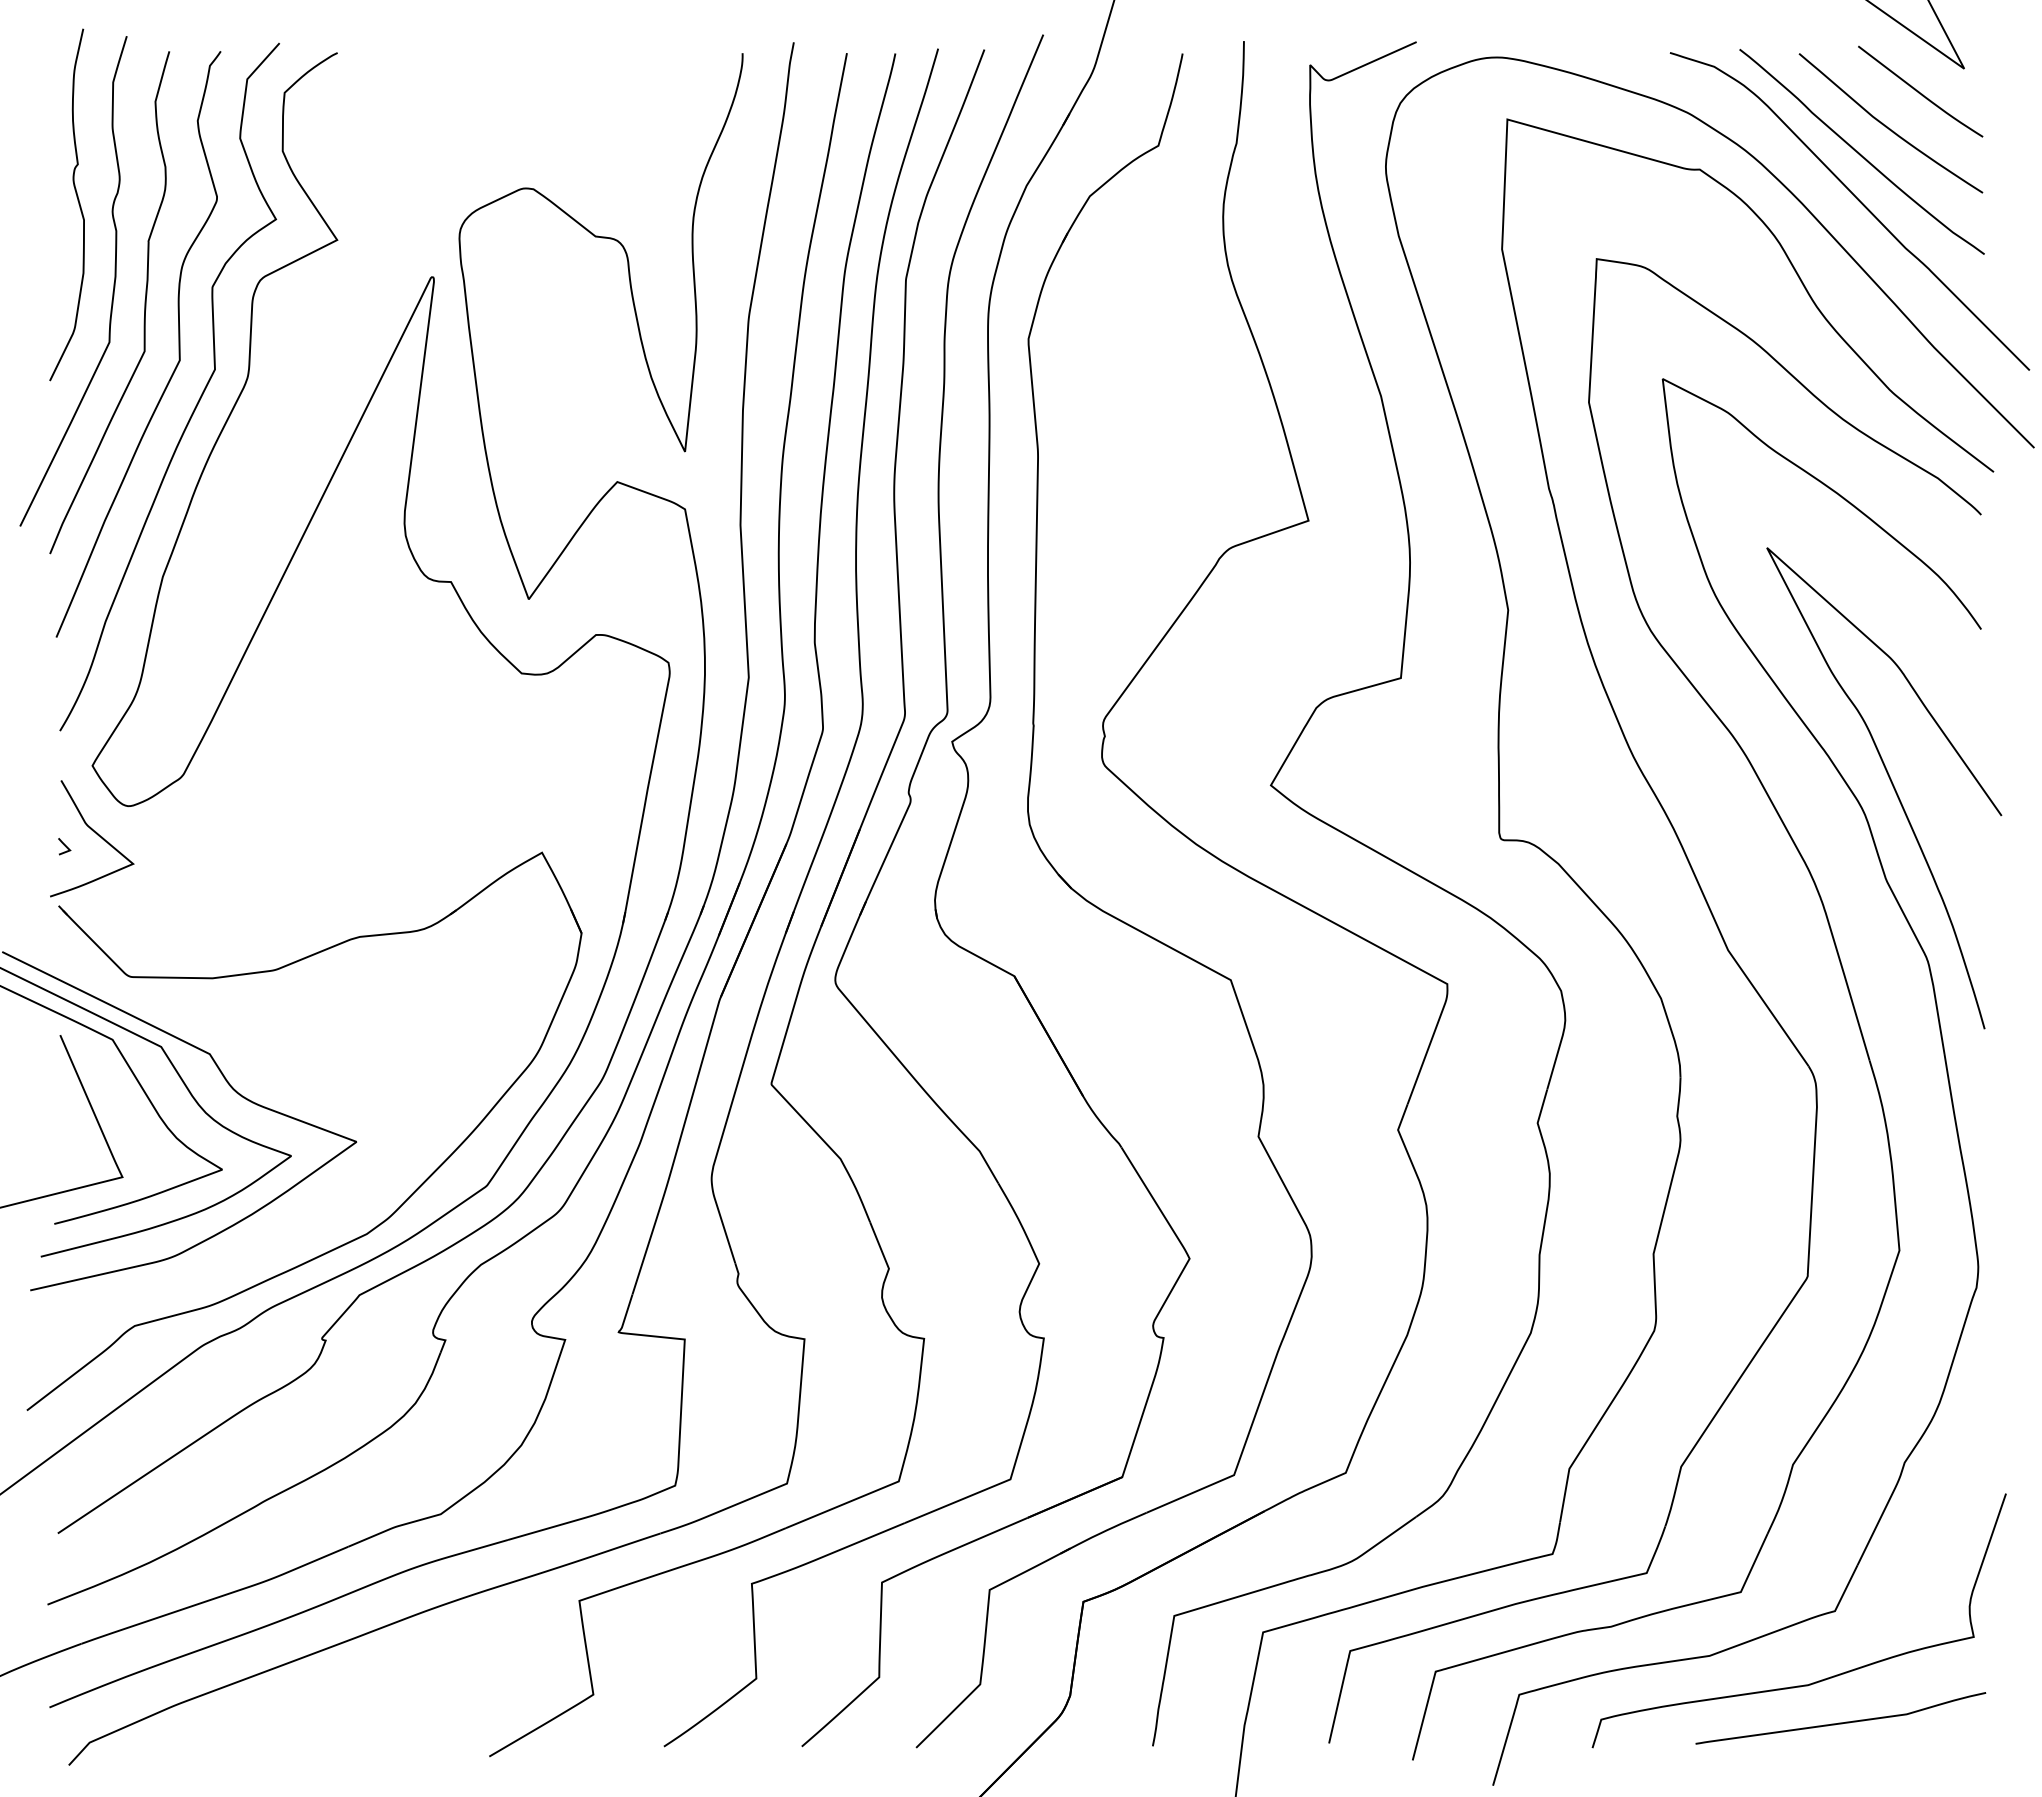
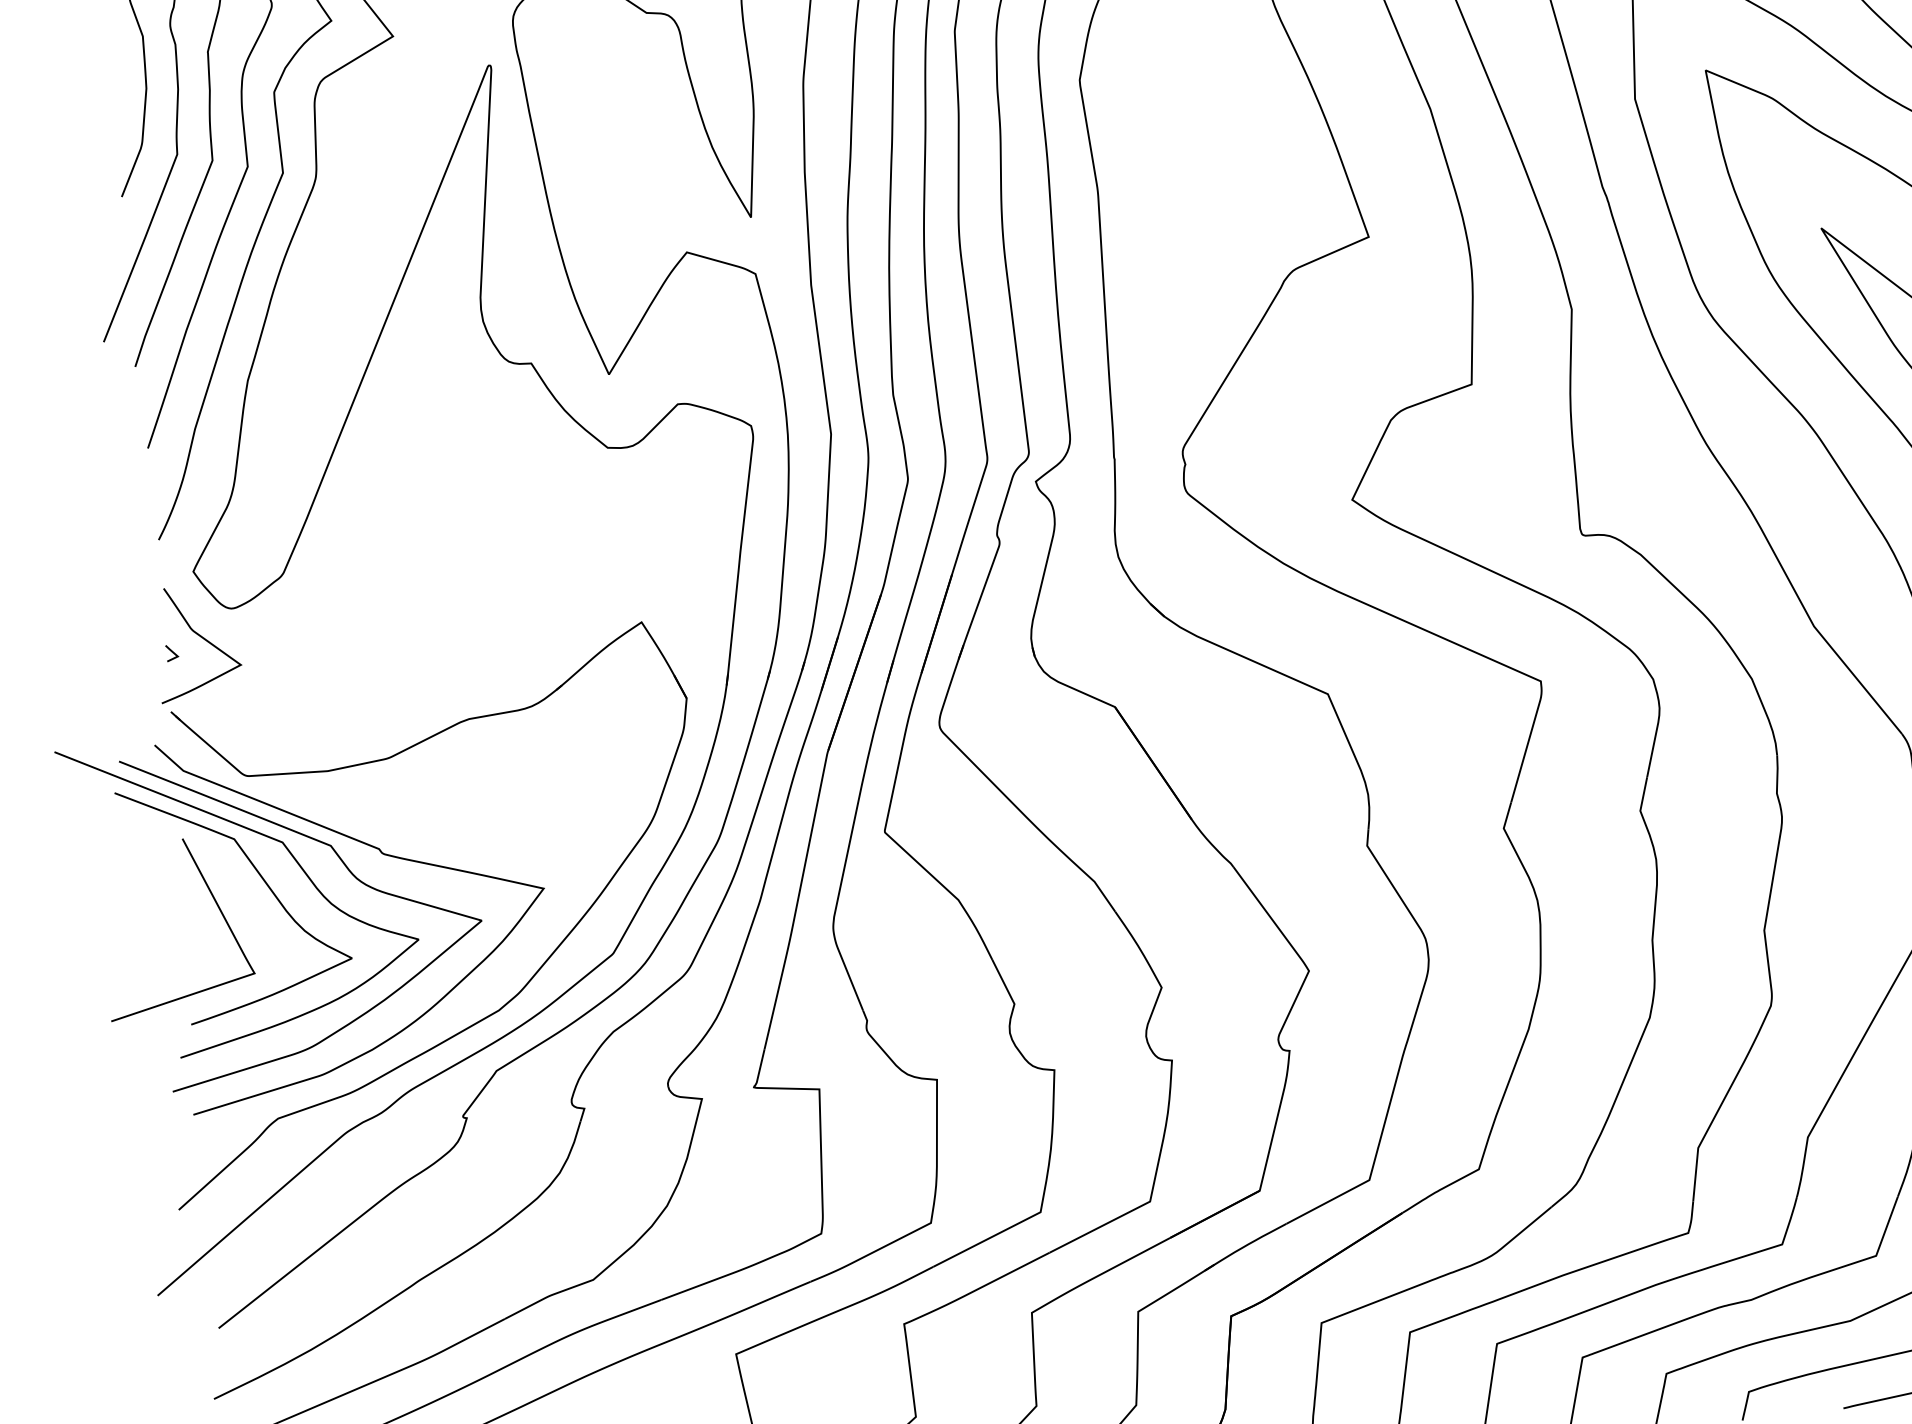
curve: (260, 1066) -> (381, 854), added

